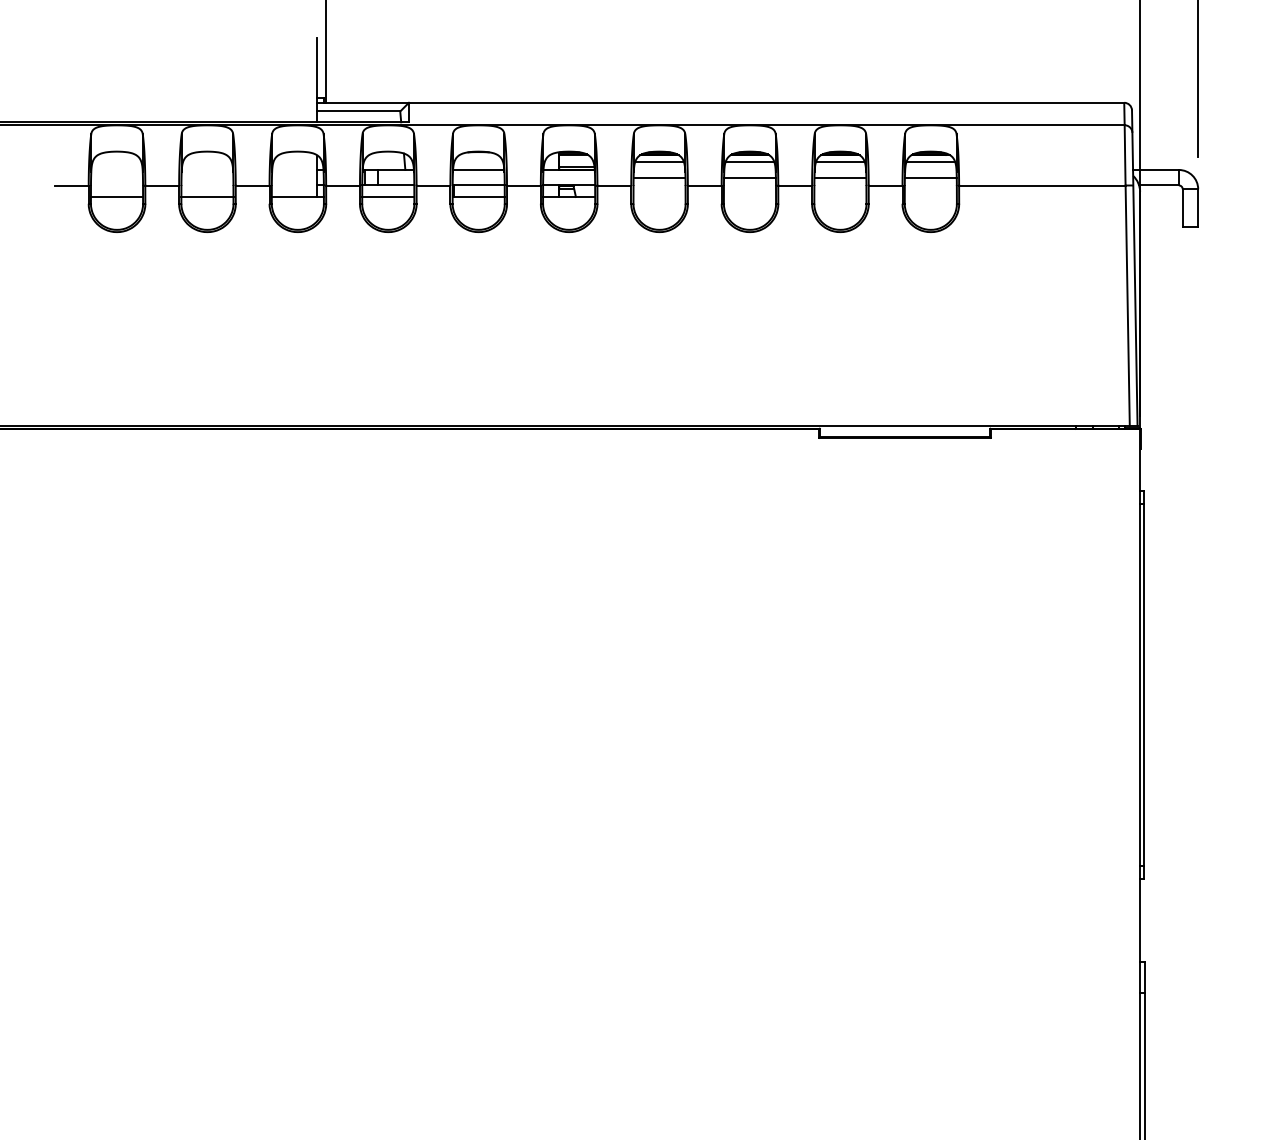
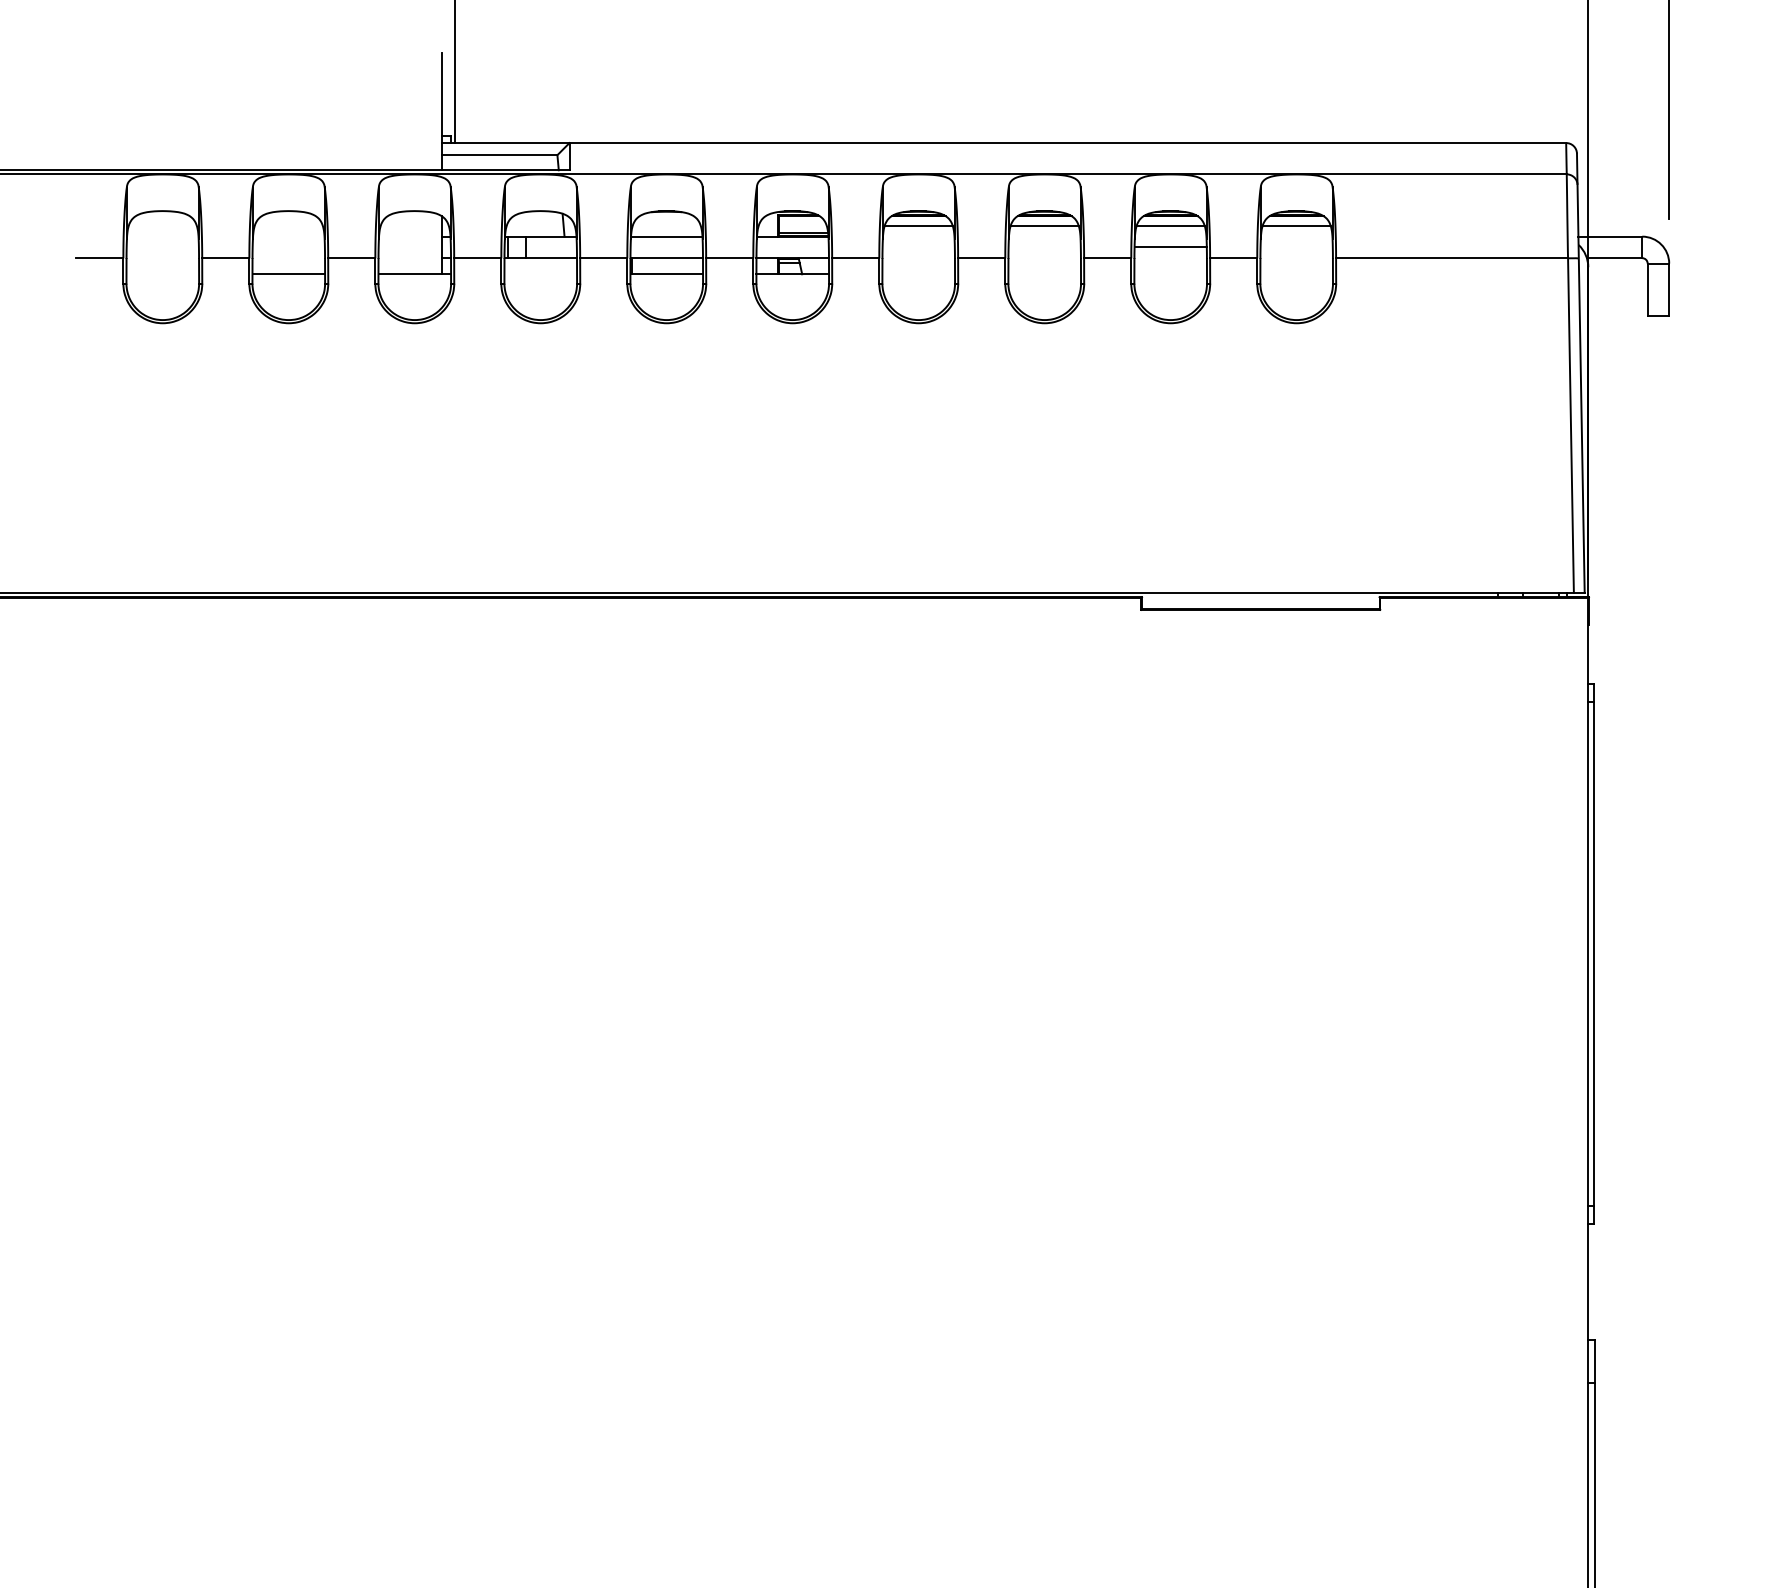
line: (659, 177) -> (918, 247), removed
line: (749, 177) -> (1044, 247), removed
line: (930, 177) -> (1296, 247), removed
line: (117, 197) -> (163, 274), removed
line: (388, 197) -> (541, 274), removed

